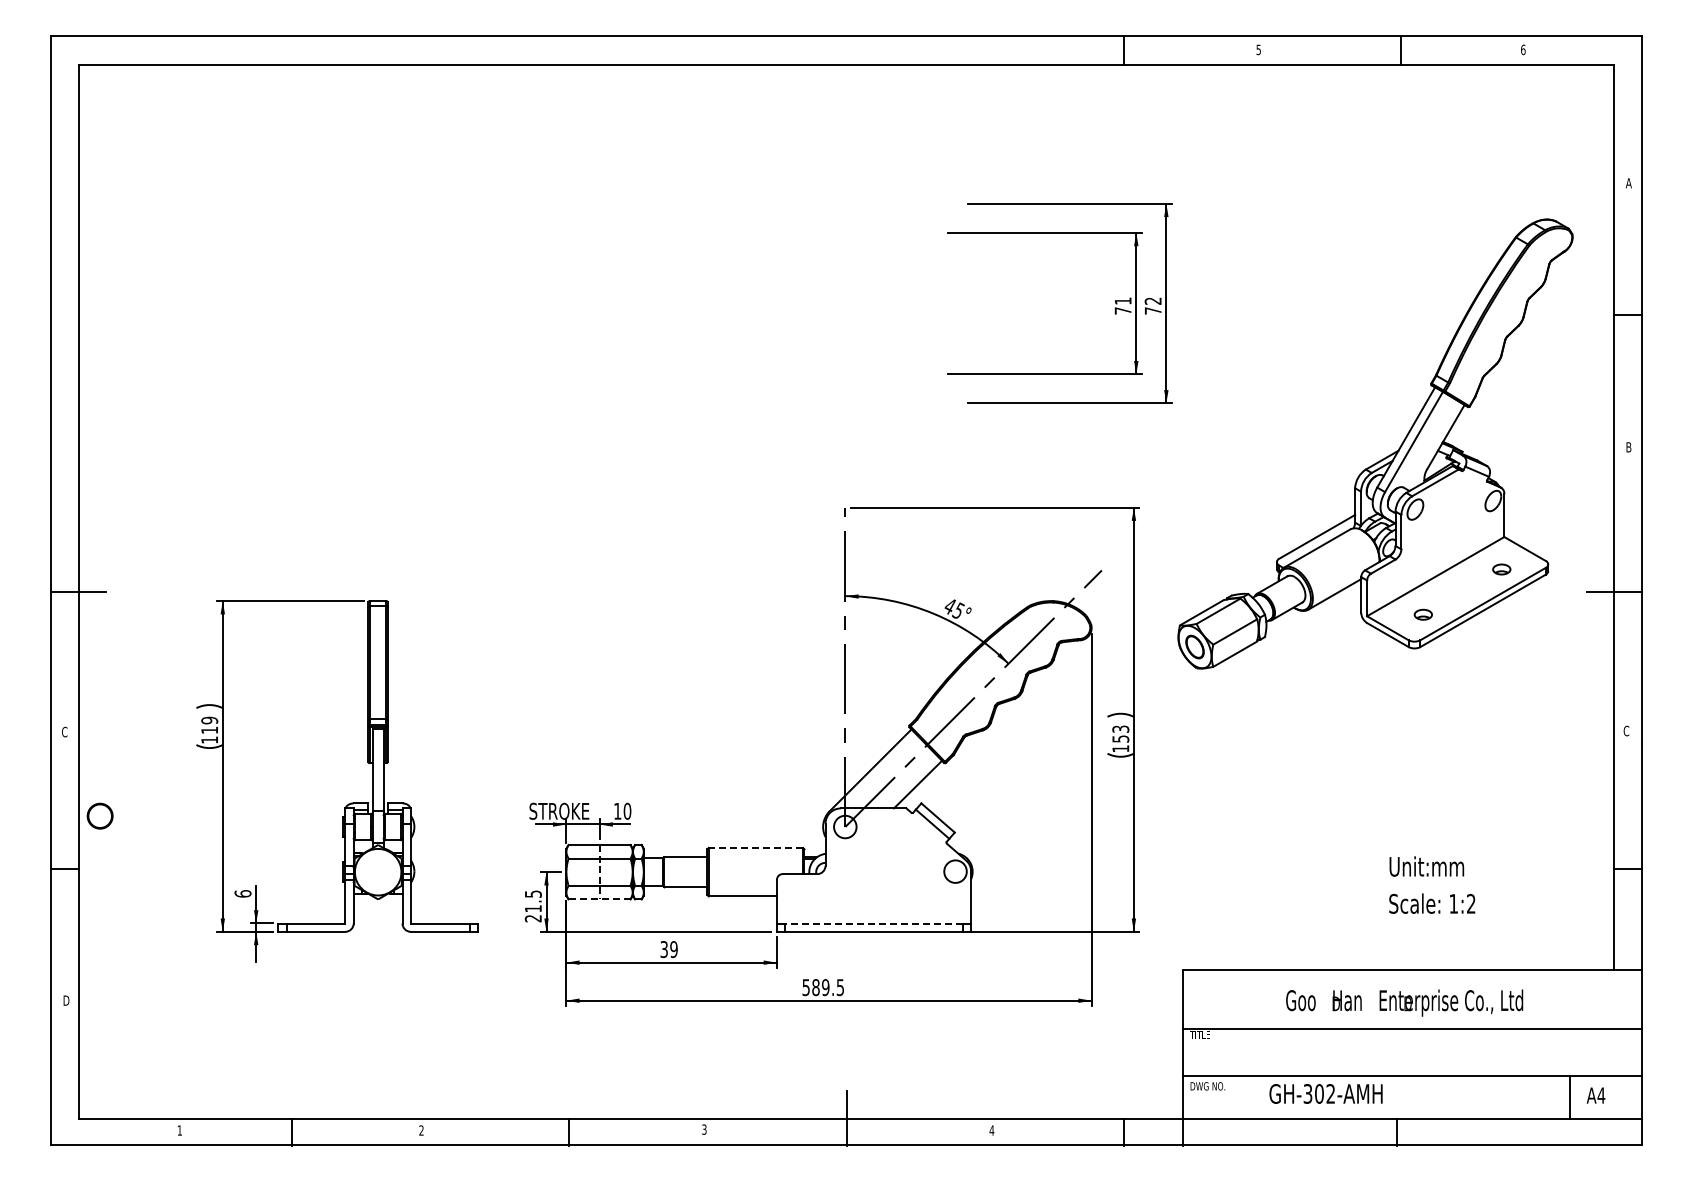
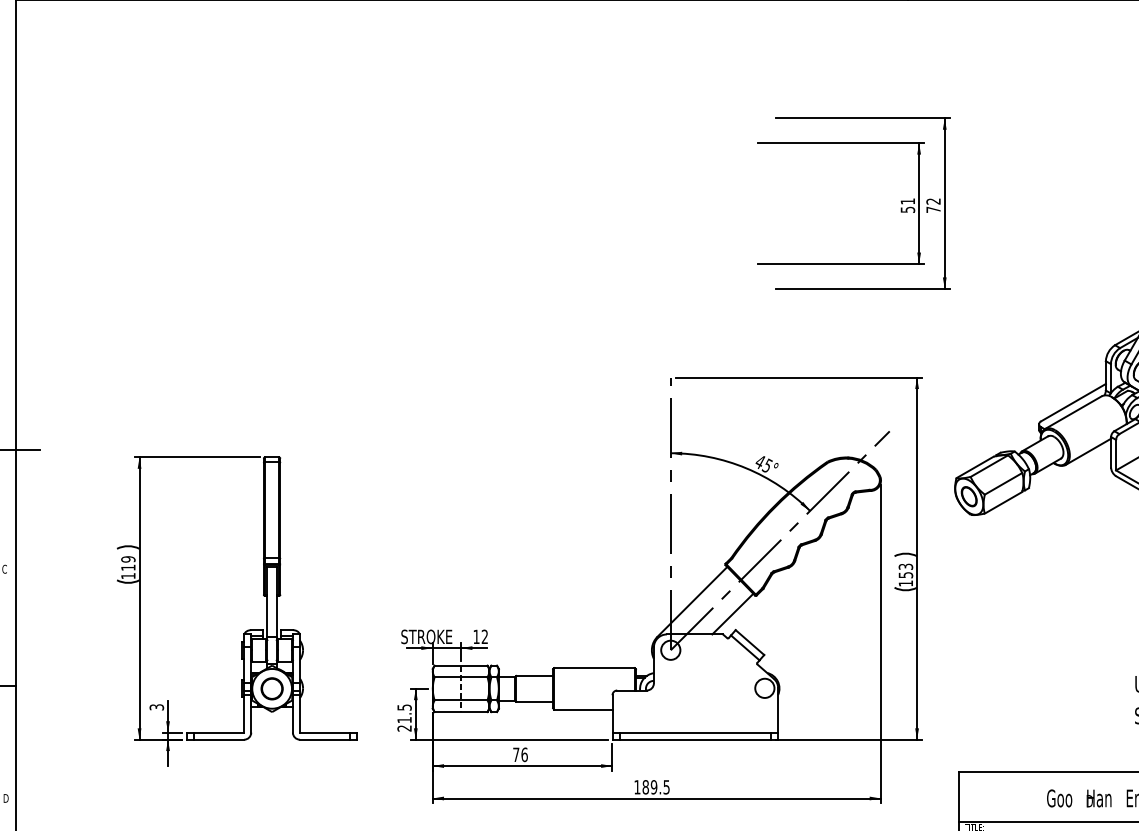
text: (1123, 310) -> (908, 209), 71 -> 51
text: (627, 810) -> (484, 636), 10 -> 12
circle: (99, 815) -> (271, 688), moved
line: (755, 847) -> (594, 667), dashed -> solid
text: (242, 893) -> (156, 707), 6 -> 3
line: (599, 899) -> (461, 712), dashed -> solid
line: (874, 923) -> (695, 732), dashed -> solid
text: (668, 949) -> (519, 754), 39 -> 76
text: (805, 987) -> (636, 787), 589.5 -> 189.5

